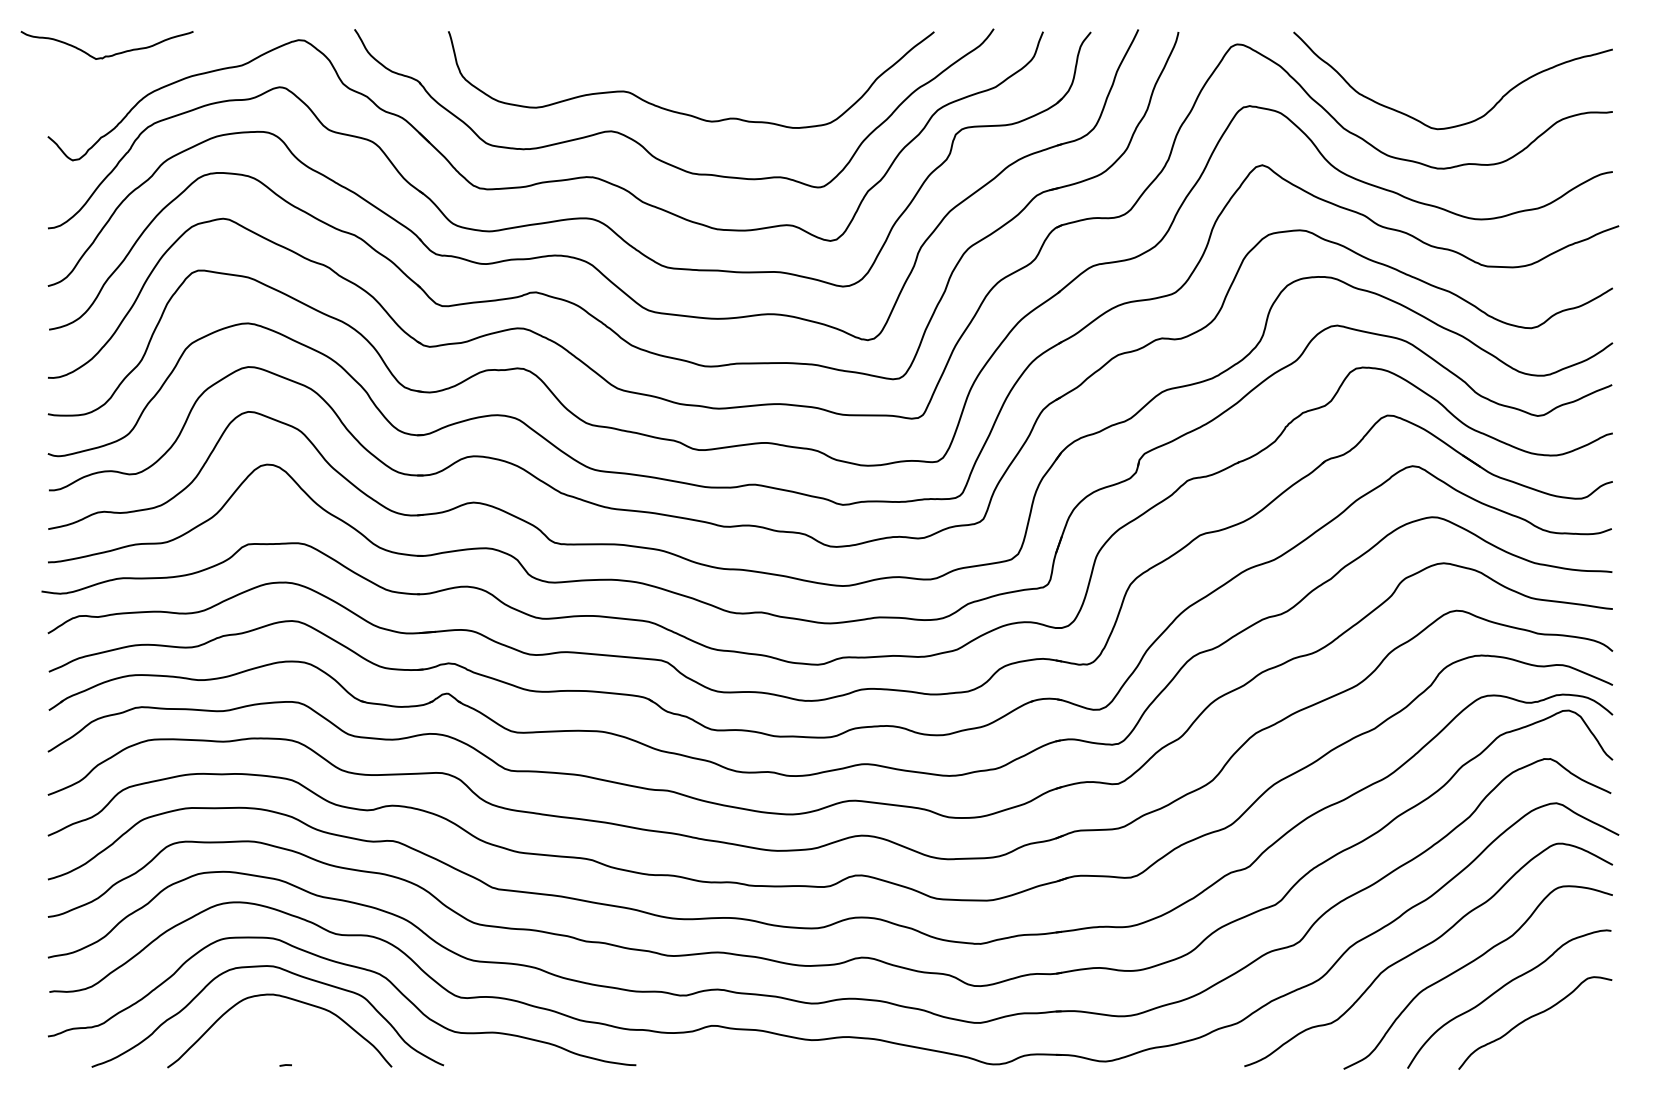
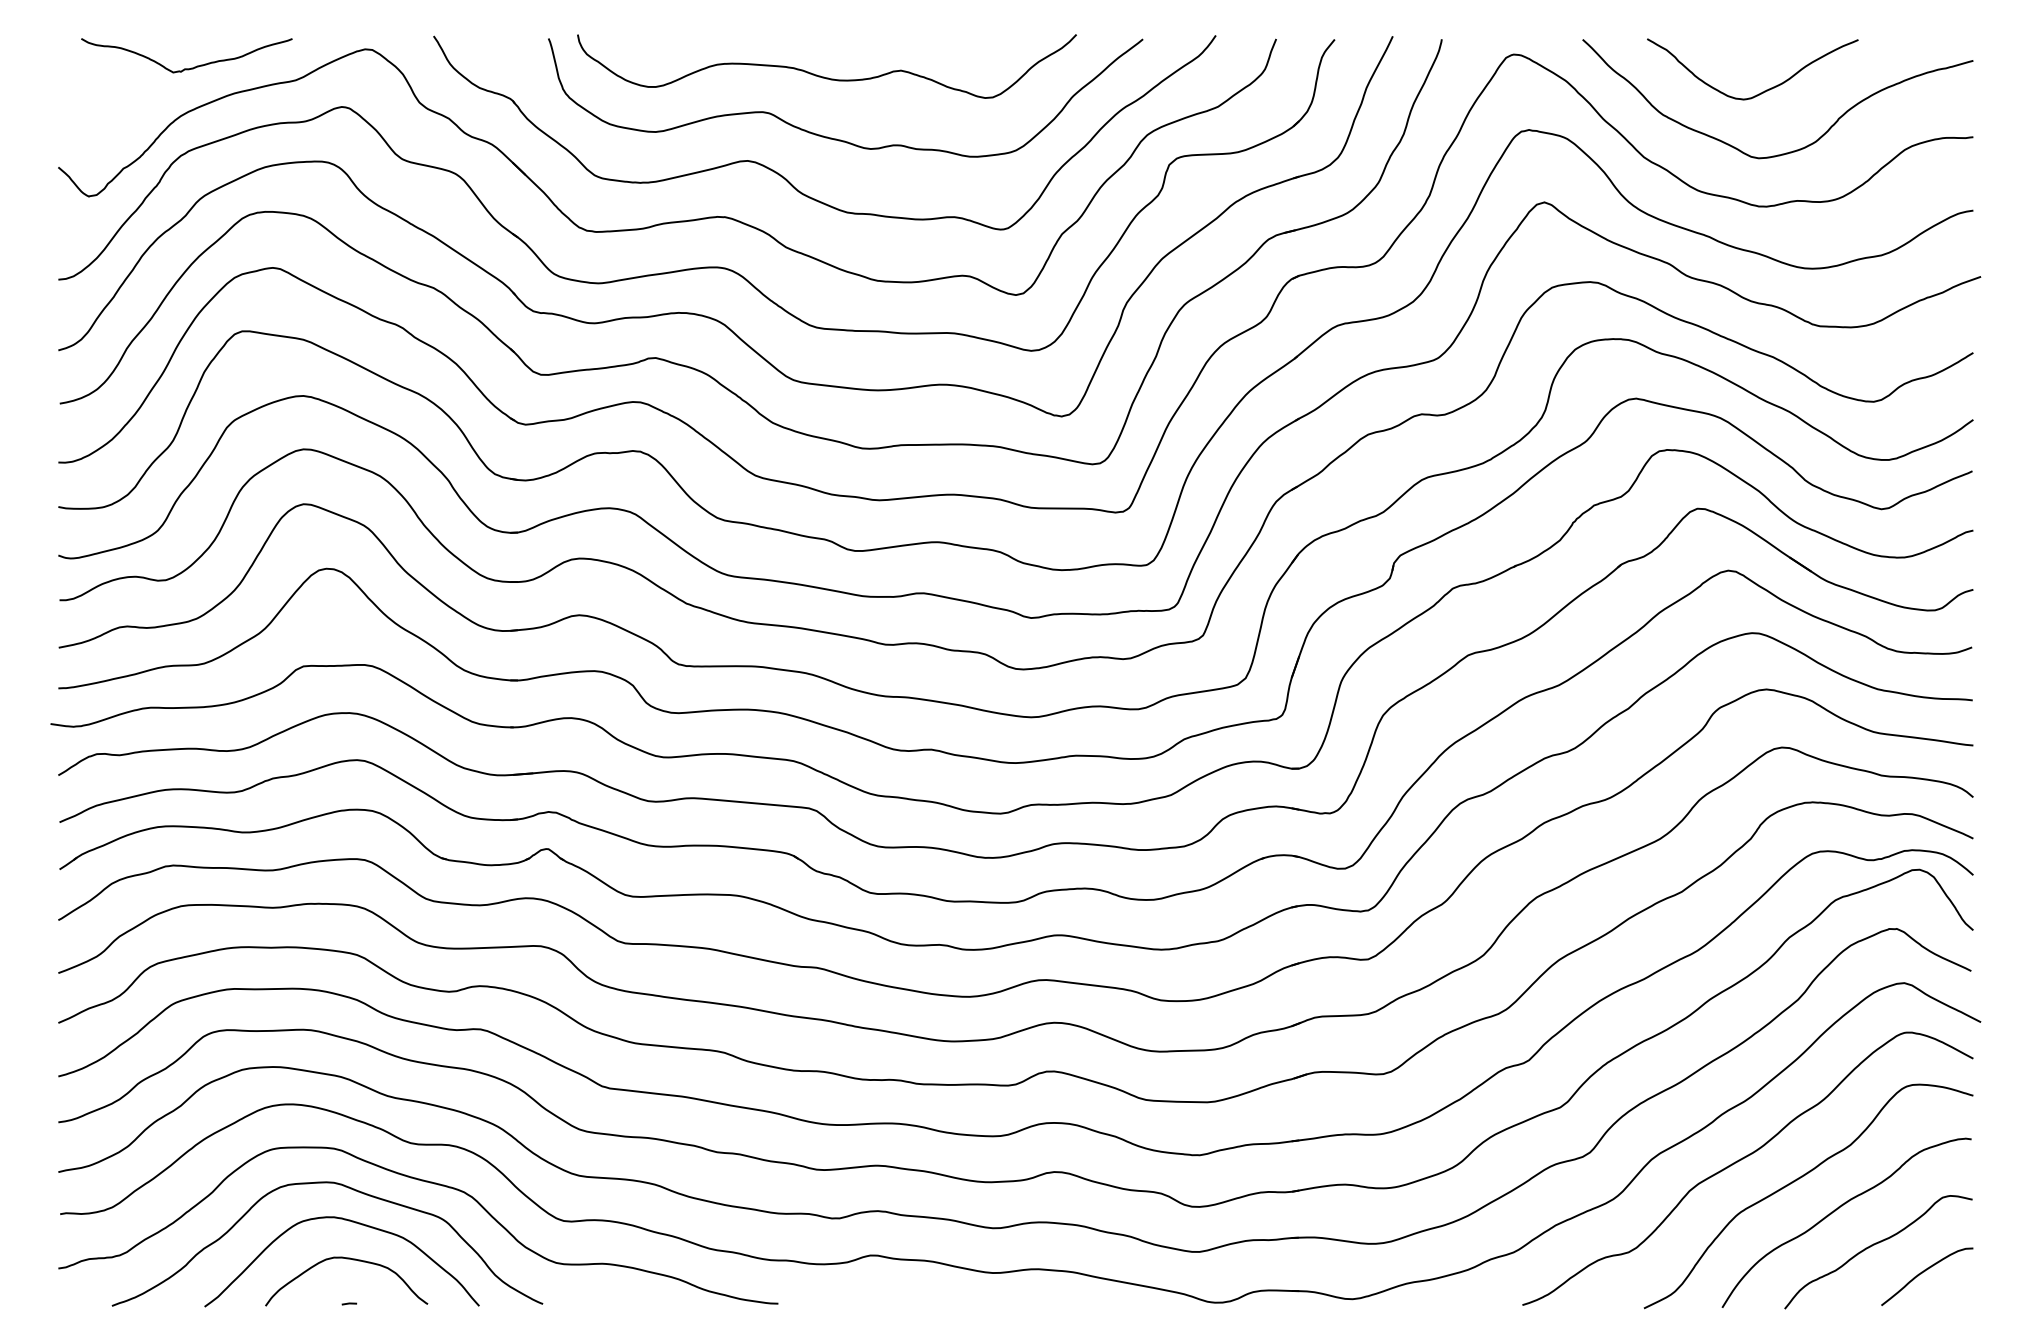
curve: (110, 55) -> (191, 67), moved
curve: (674, 62) -> (824, 76), added
curve: (1440, 74) -> (1762, 91), added
curve: (283, 1029) -> (346, 1259), added
curve: (1572, 1039) -> (1924, 1272), added

